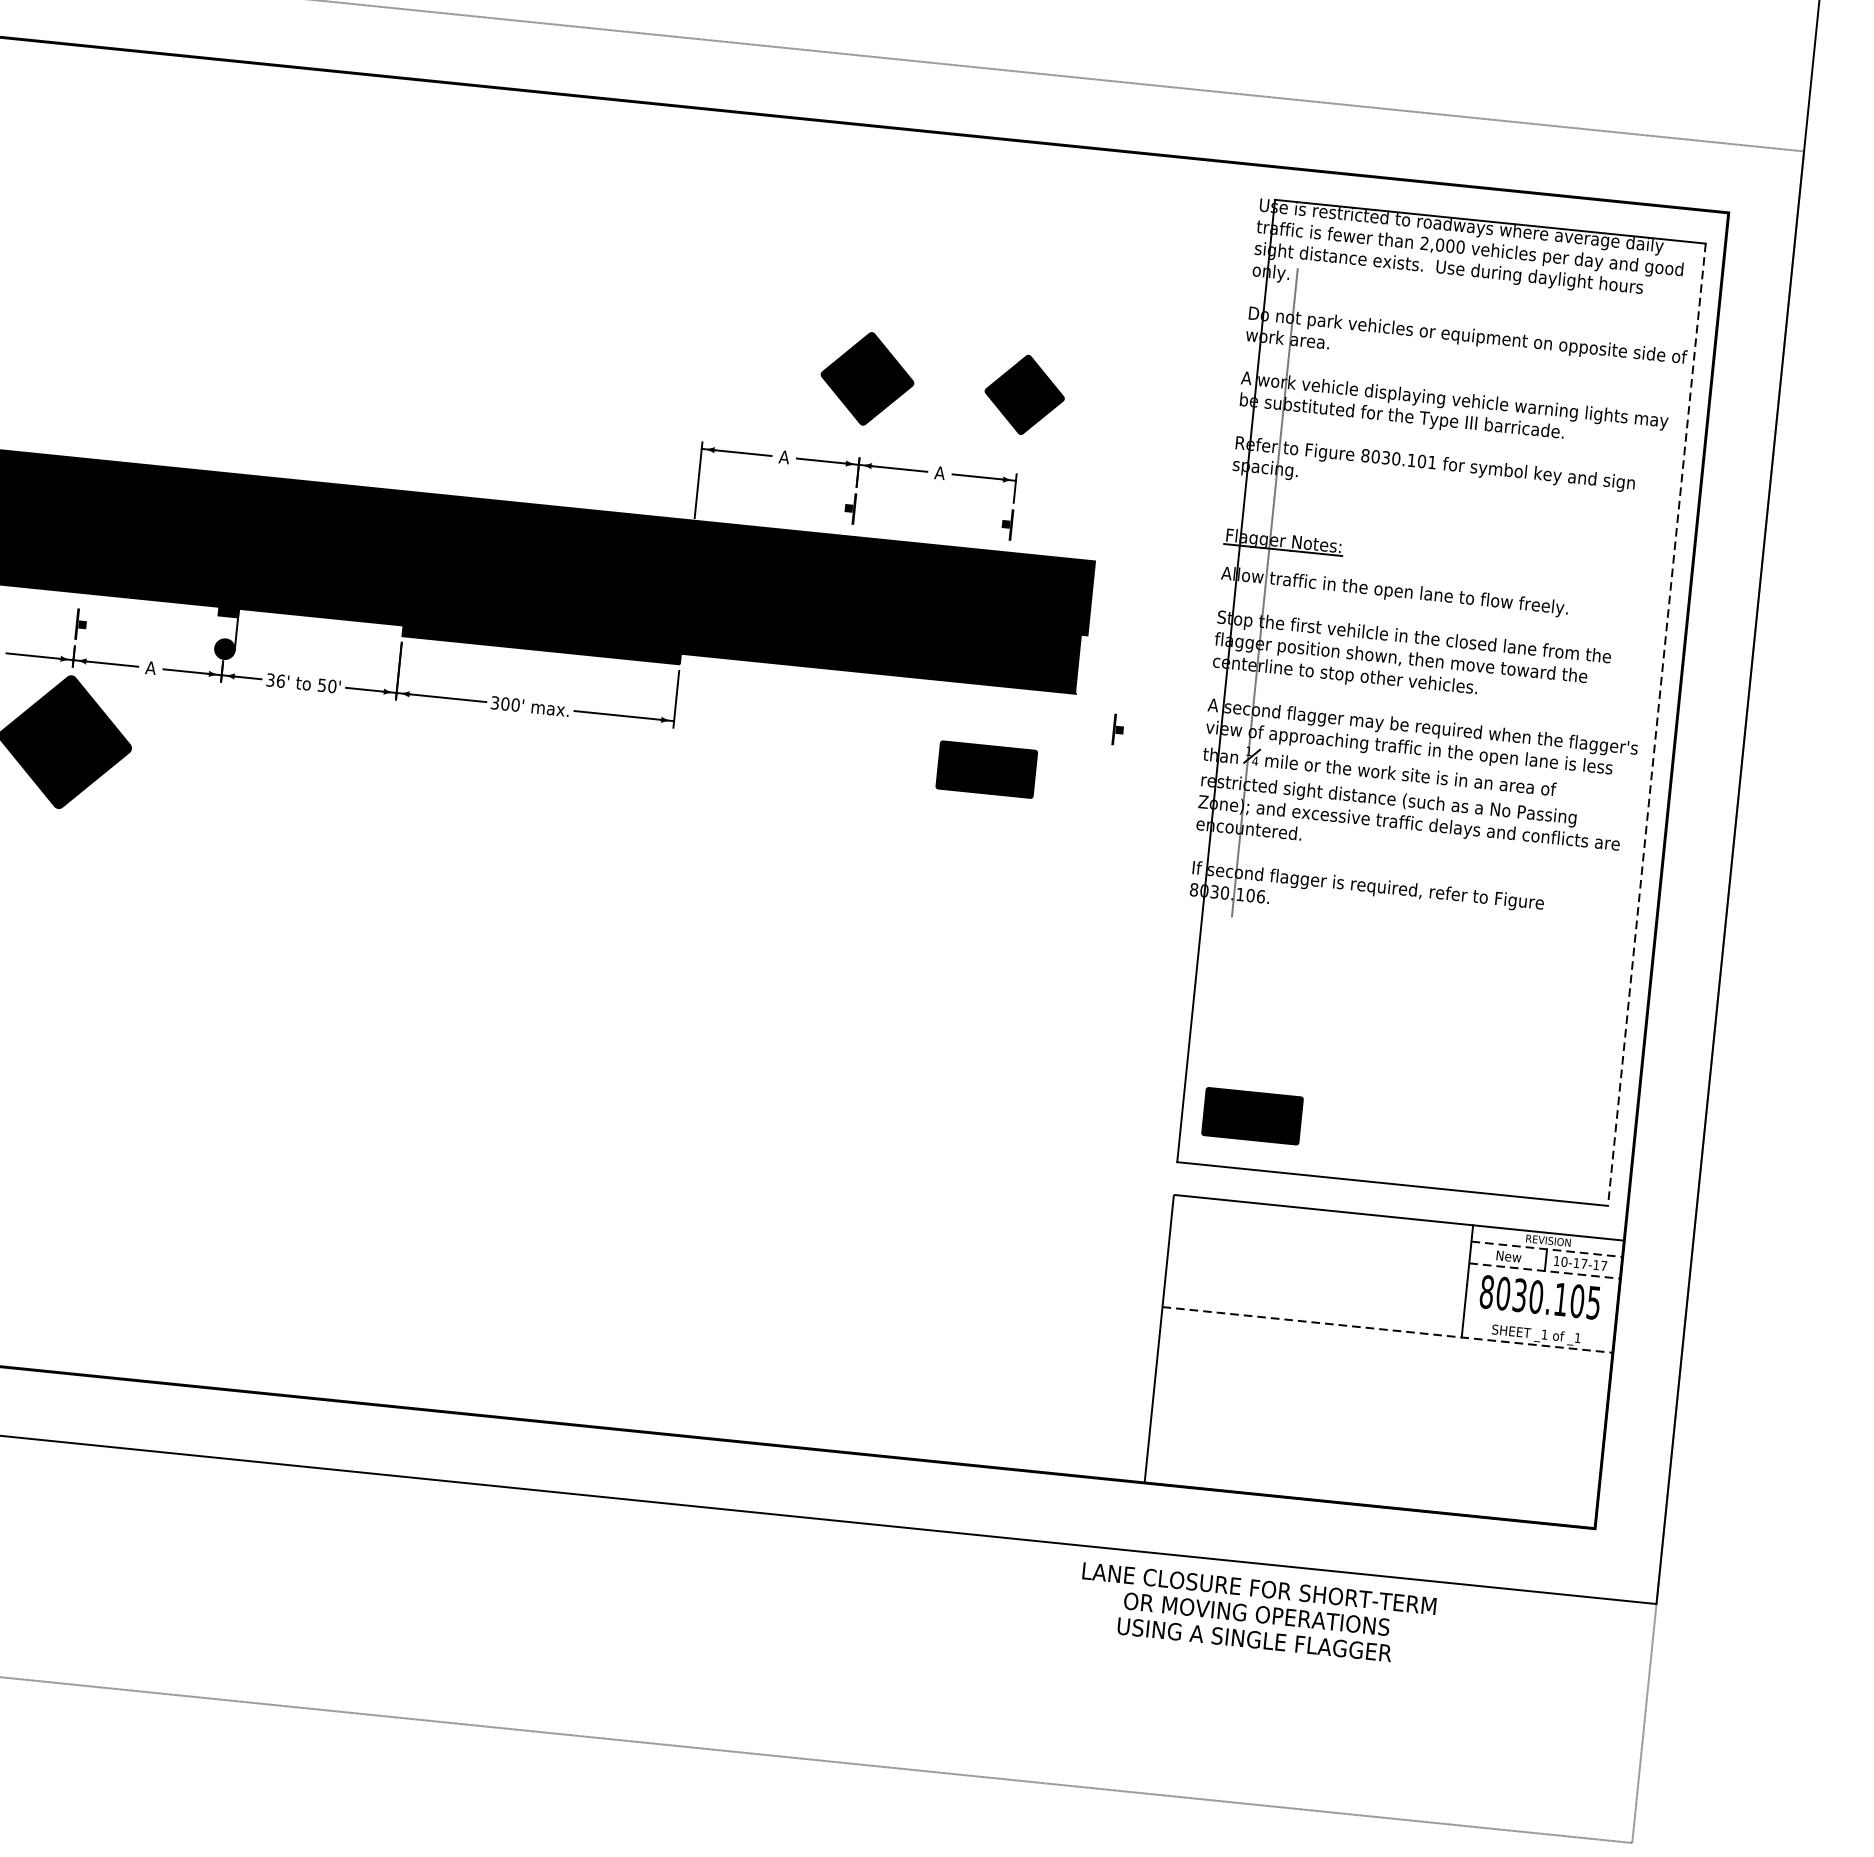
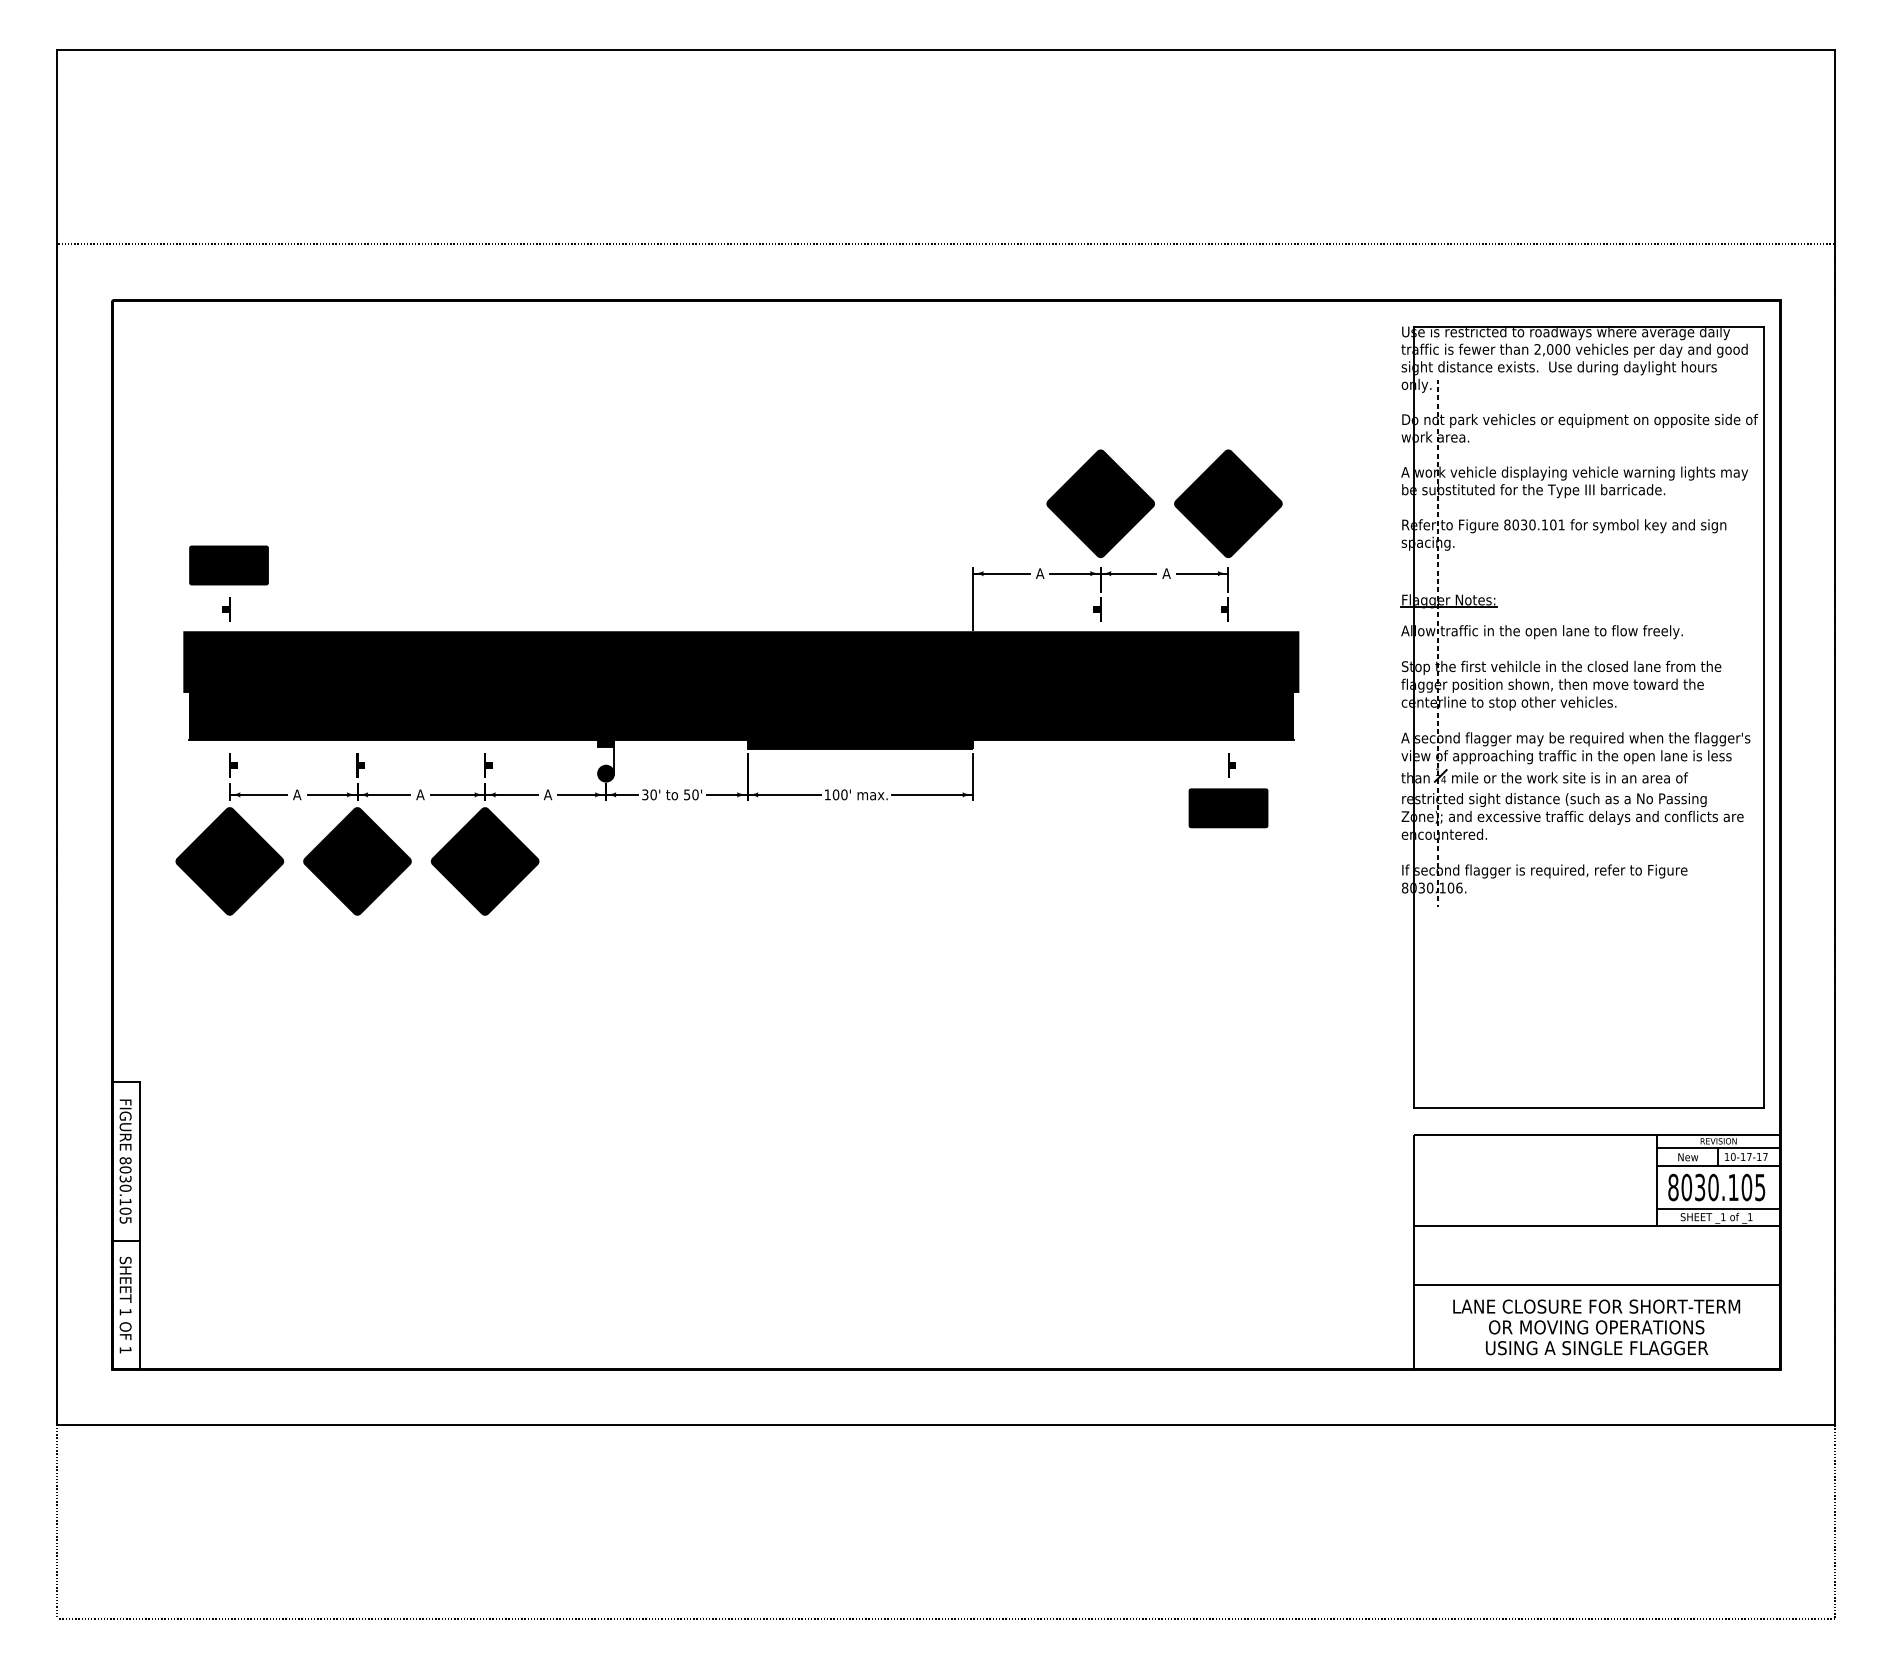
part: (867, 378) -> (1100, 503), size x1.43
part: (1024, 394) -> (1228, 503), size x1.67
text: (280, 680) -> (653, 794), 36' -> 30'
text: (494, 702) -> (827, 794), 300' -> 100'
line: (1656, 724) -> (1763, 717), dashed -> solid
part: (1117, 729) -> (1231, 765), moved
part: (1252, 1116) -> (1470, 1065), removed
line: (1547, 1249) -> (1718, 1148), dashed -> solid
line: (1545, 1270) -> (1718, 1165), dashed -> solid
line: (1538, 1323) -> (1717, 1208), added
line: (1387, 1330) -> (1596, 1226), dashed -> solid
line: (1380, 1401) -> (1596, 1284), added
text: (1256, 1614) -> (1596, 1327), moved

